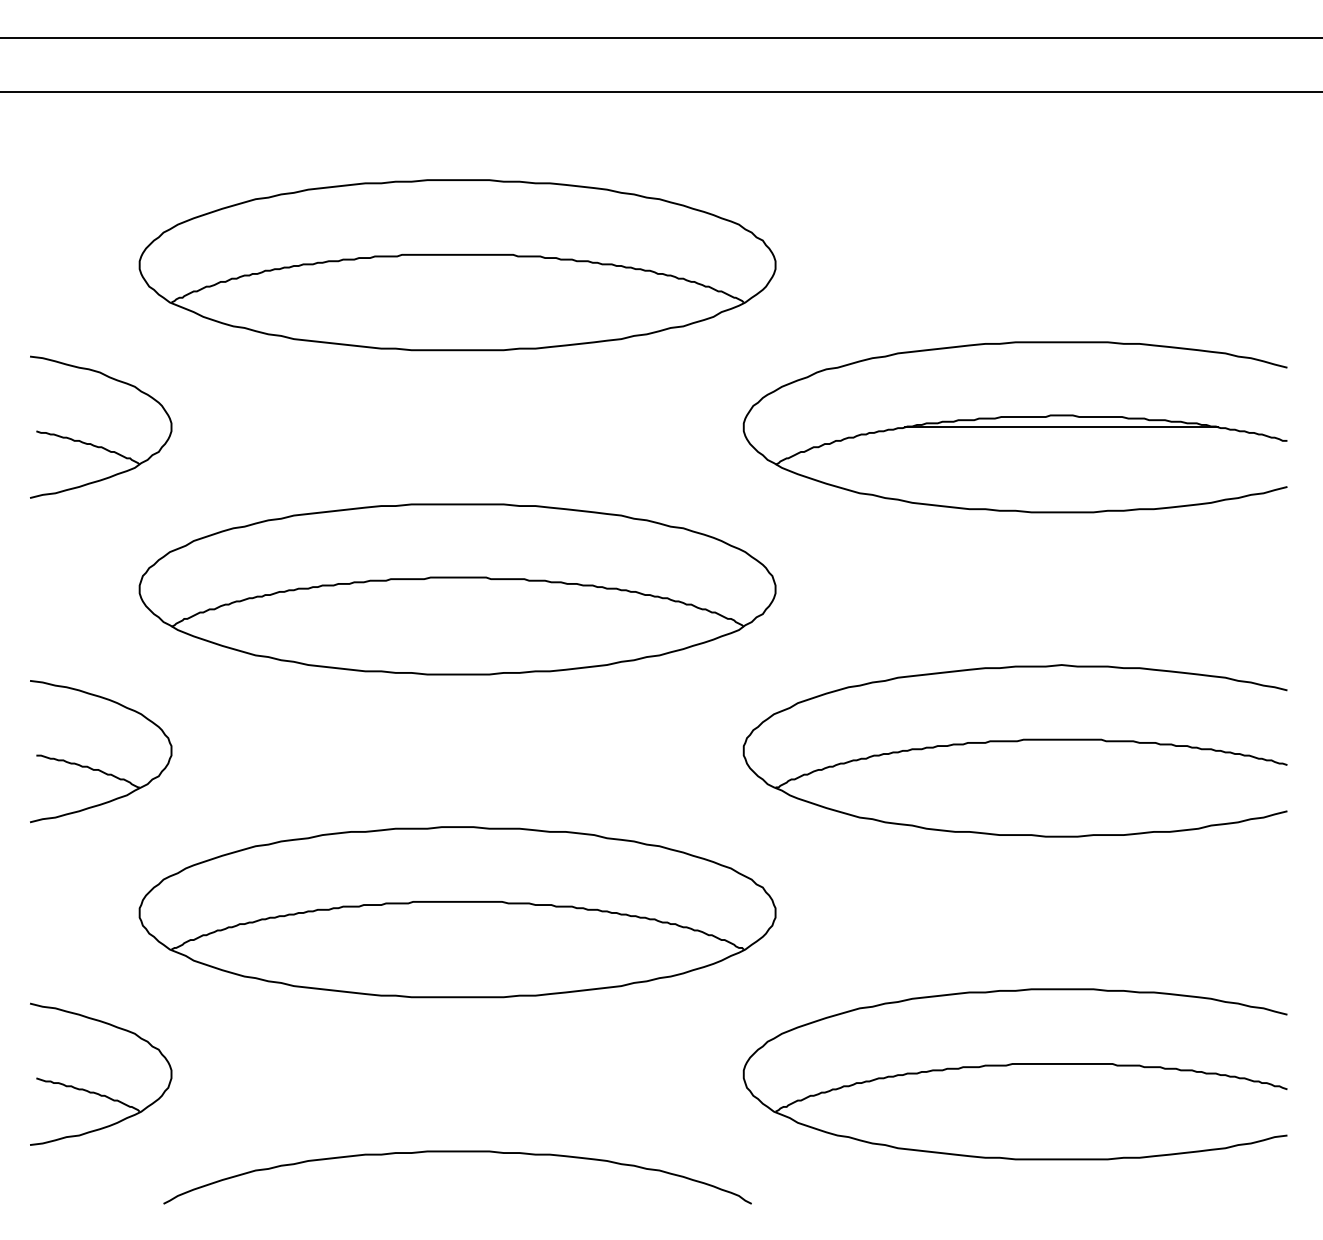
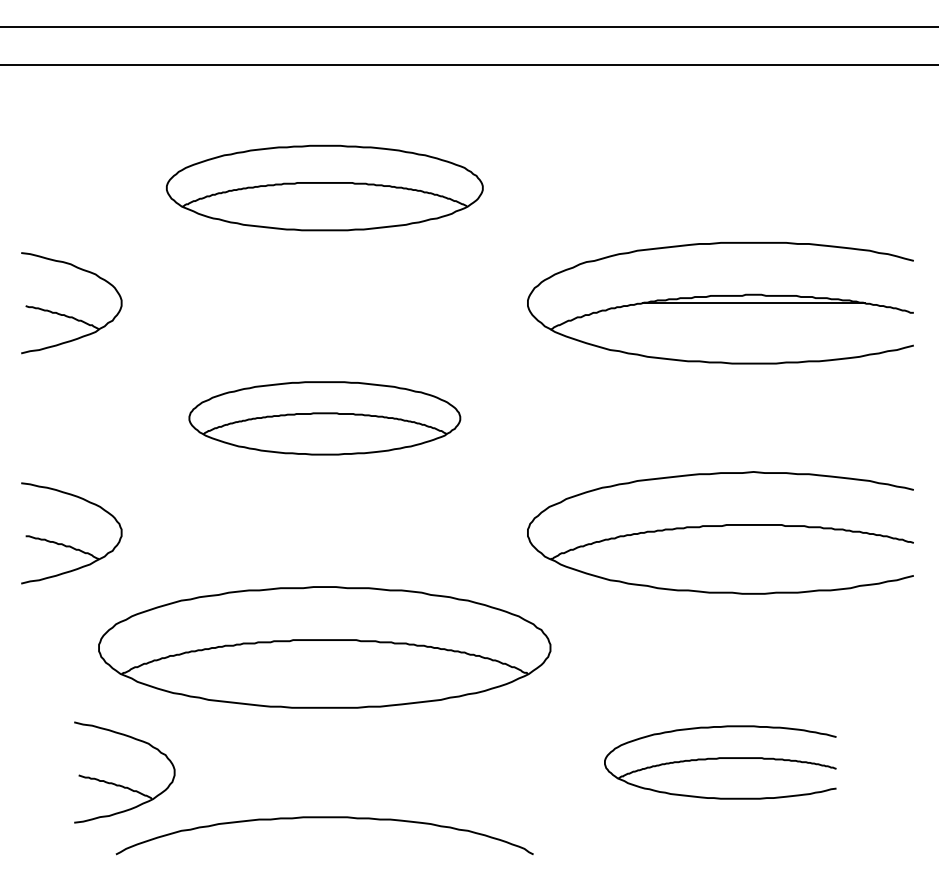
part: (457, 264) -> (324, 187), size x0.7
part: (457, 589) -> (324, 418), size x0.6
part: (1015, 1074) -> (720, 762), size x0.6
part: (93, 1091) -> (119, 784), moved

